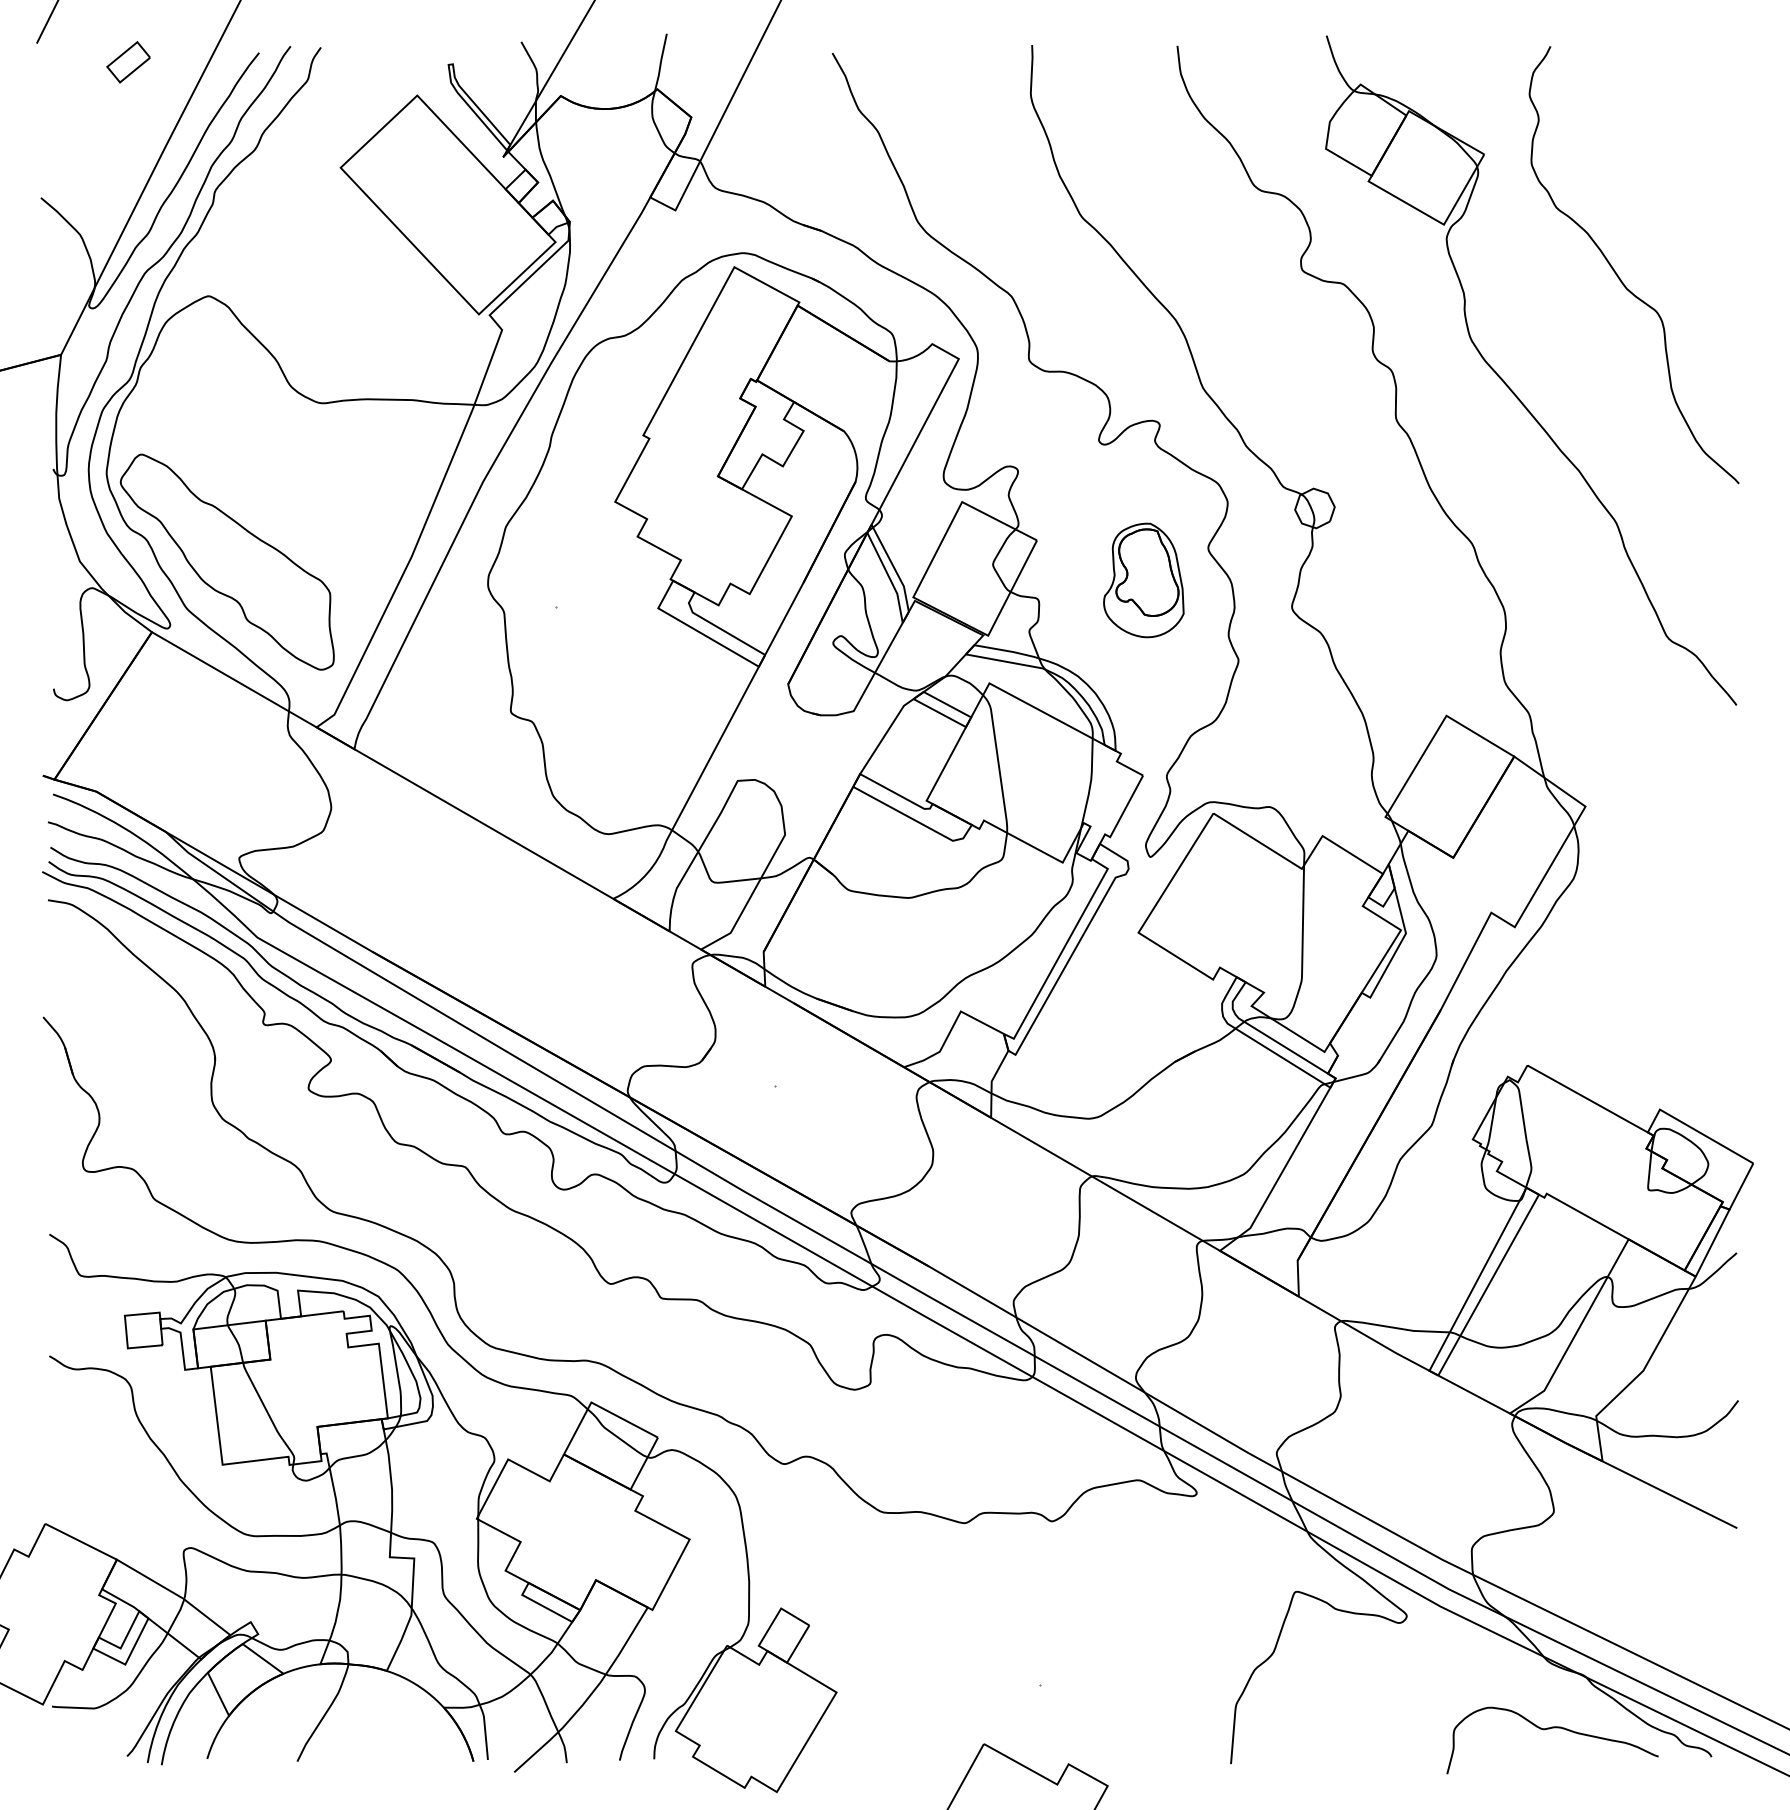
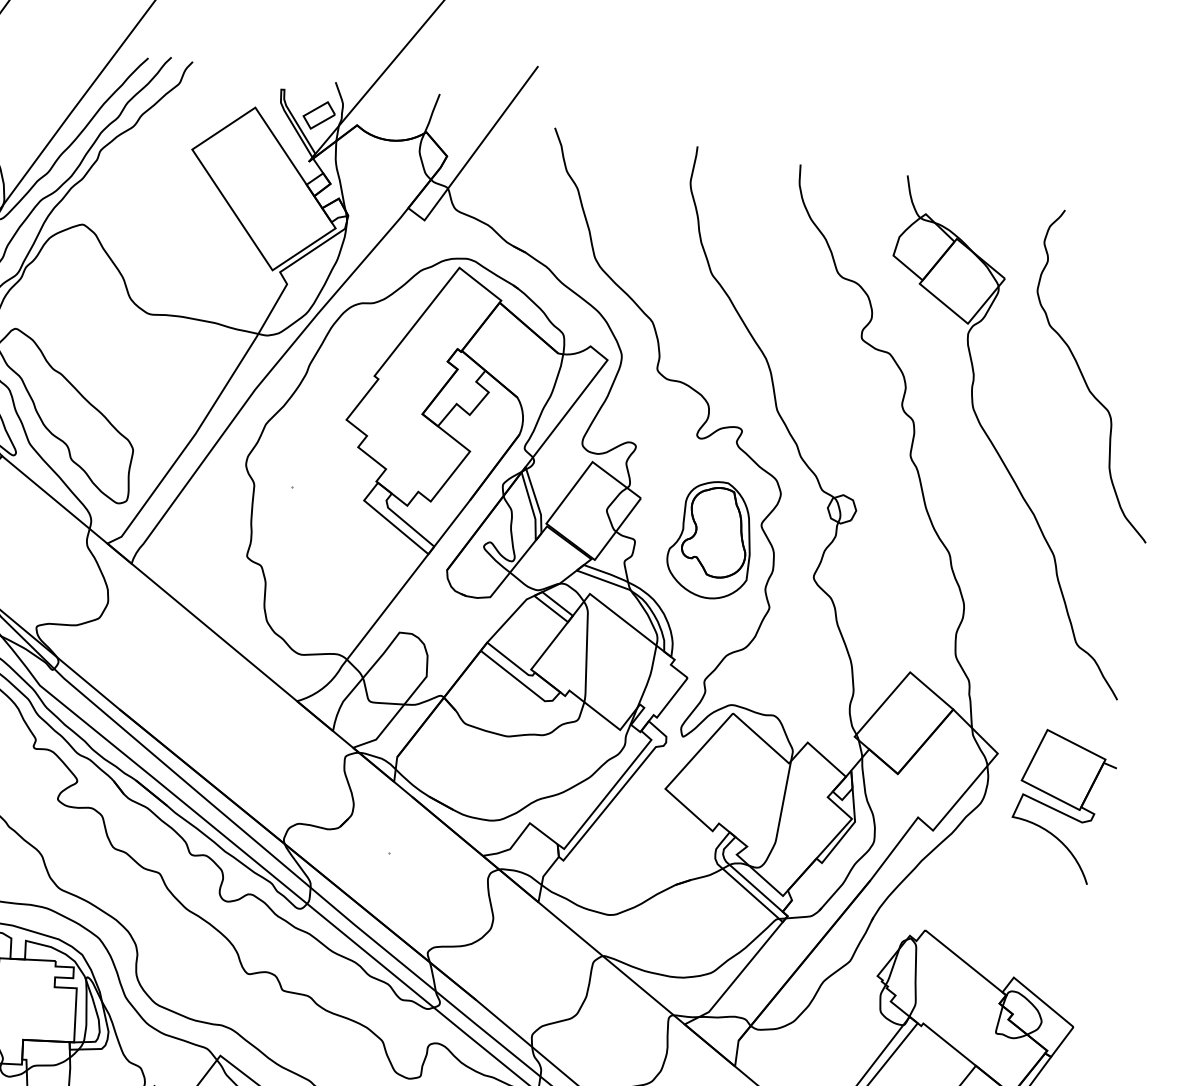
part: (128, 62) -> (319, 115), moved
part: (1143, 580) -> (711, 539), size x1.43
part: (1685, 863) -> (1061, 806), added

